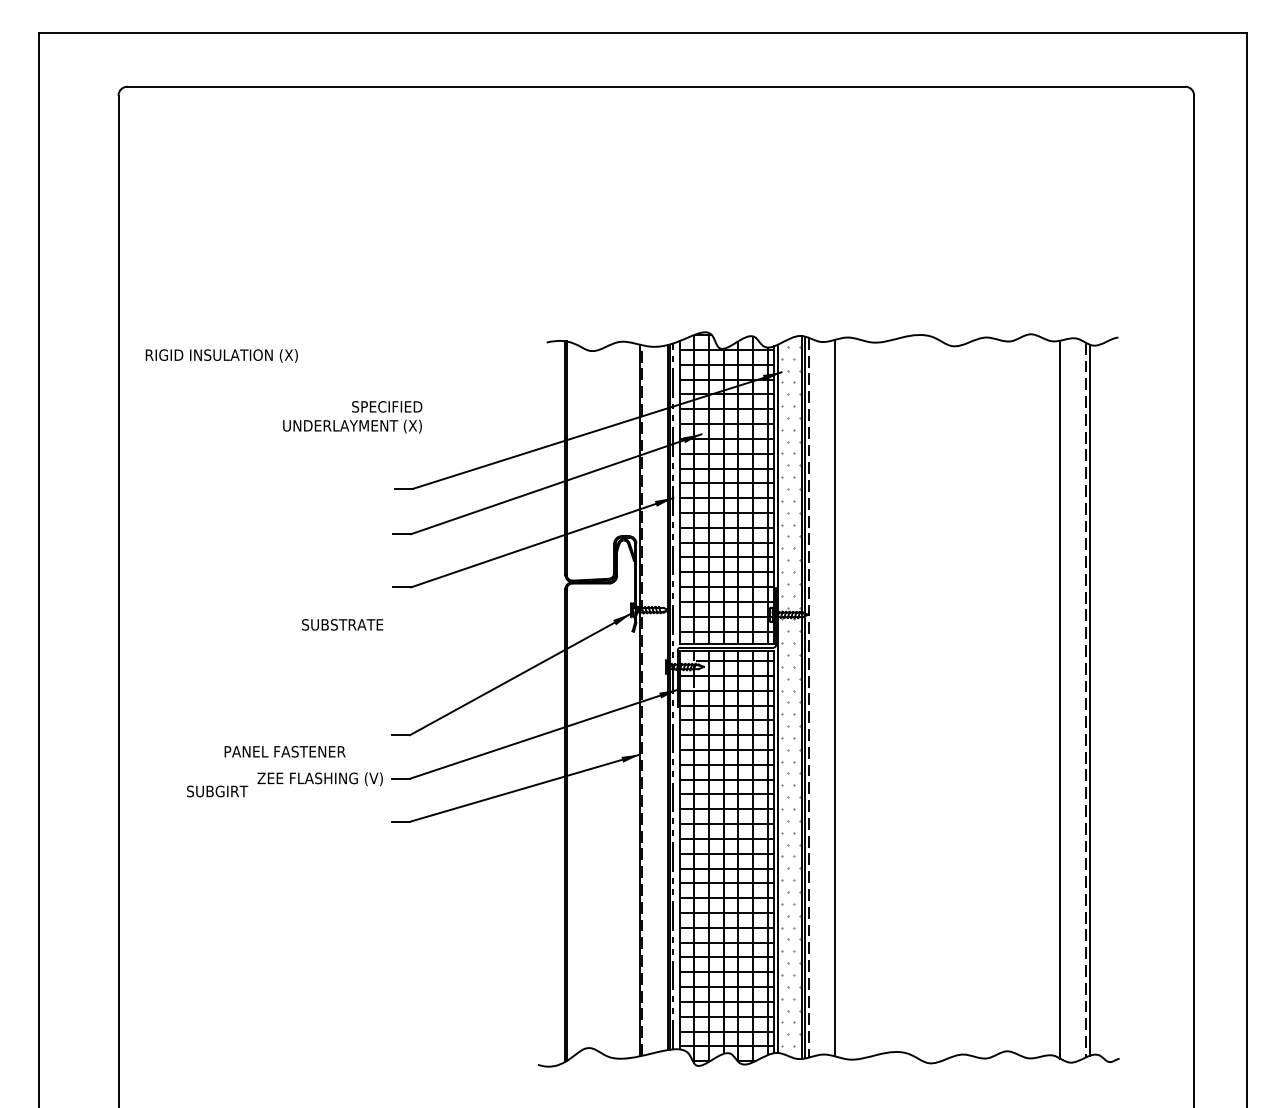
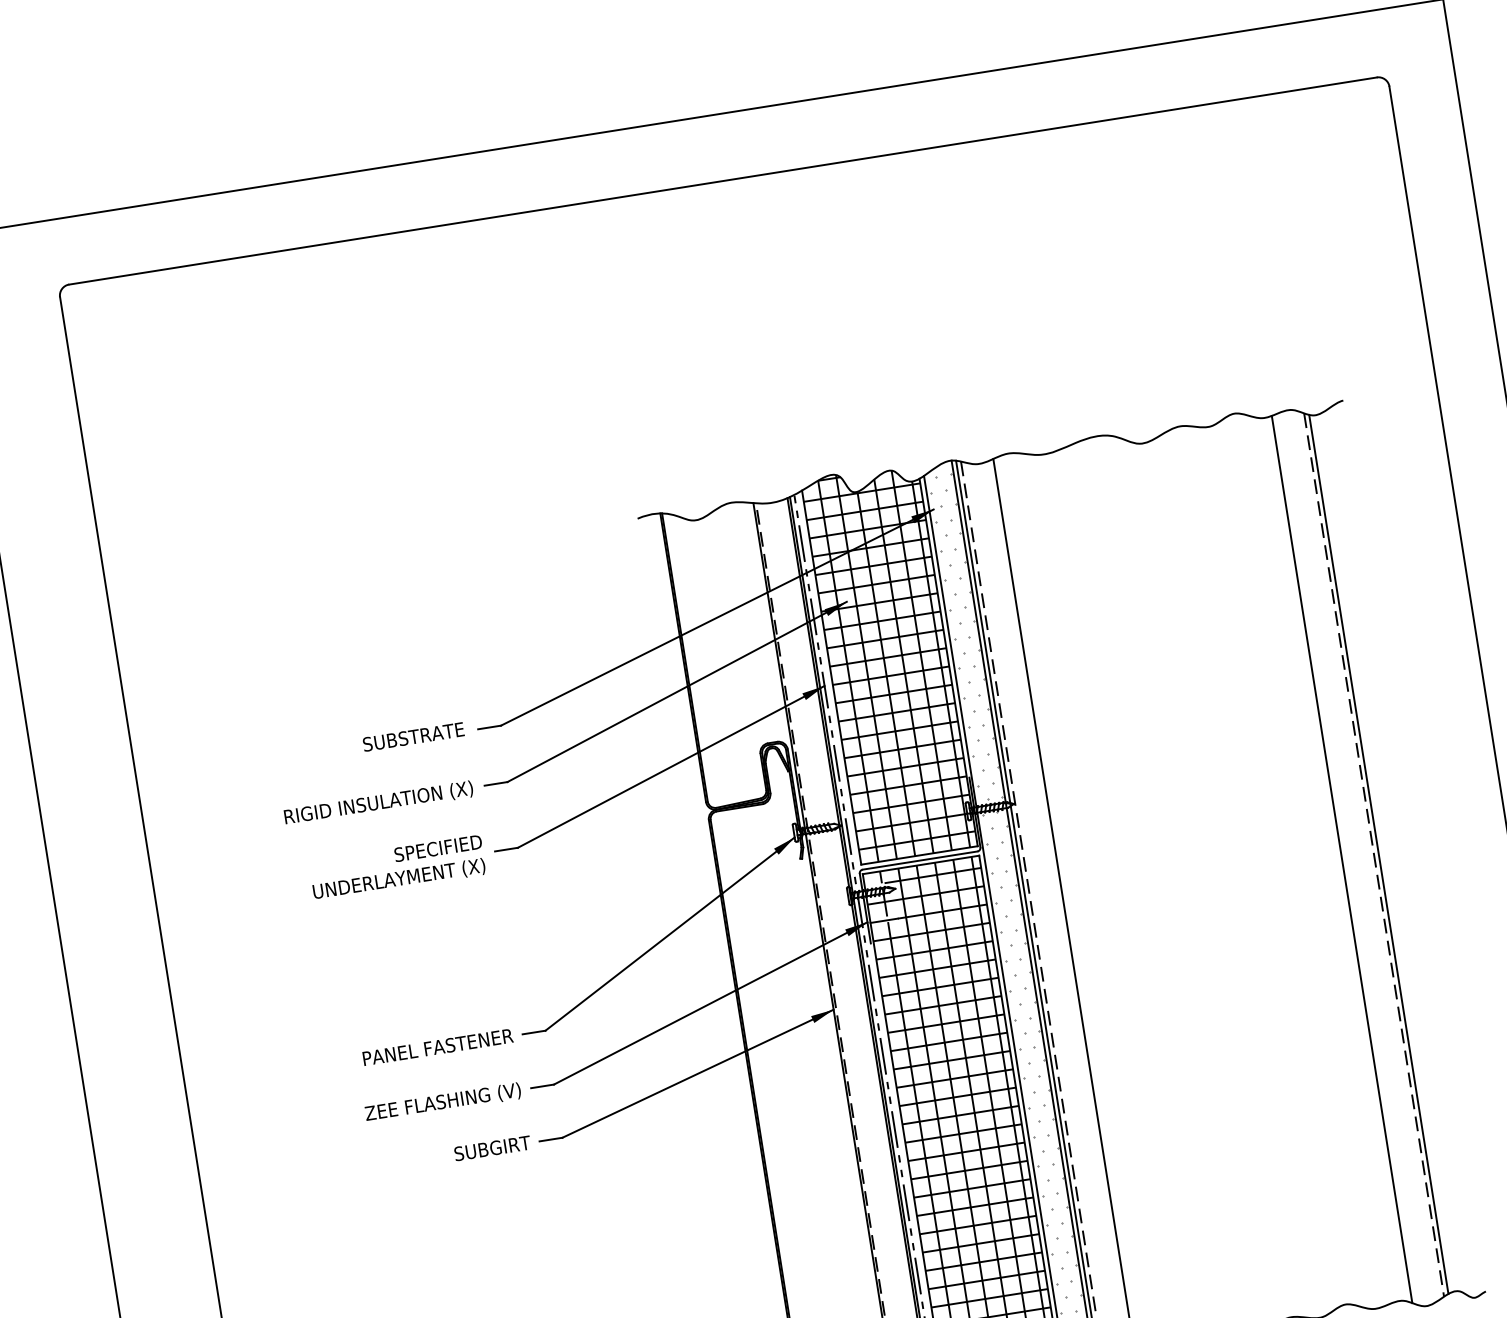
text: (221, 355) -> (378, 802), moved
text: (352, 417) -> (397, 868), moved
text: (342, 624) -> (413, 736), moved
text: (284, 751) -> (437, 1047), moved
text: (217, 791) -> (492, 1148), moved

